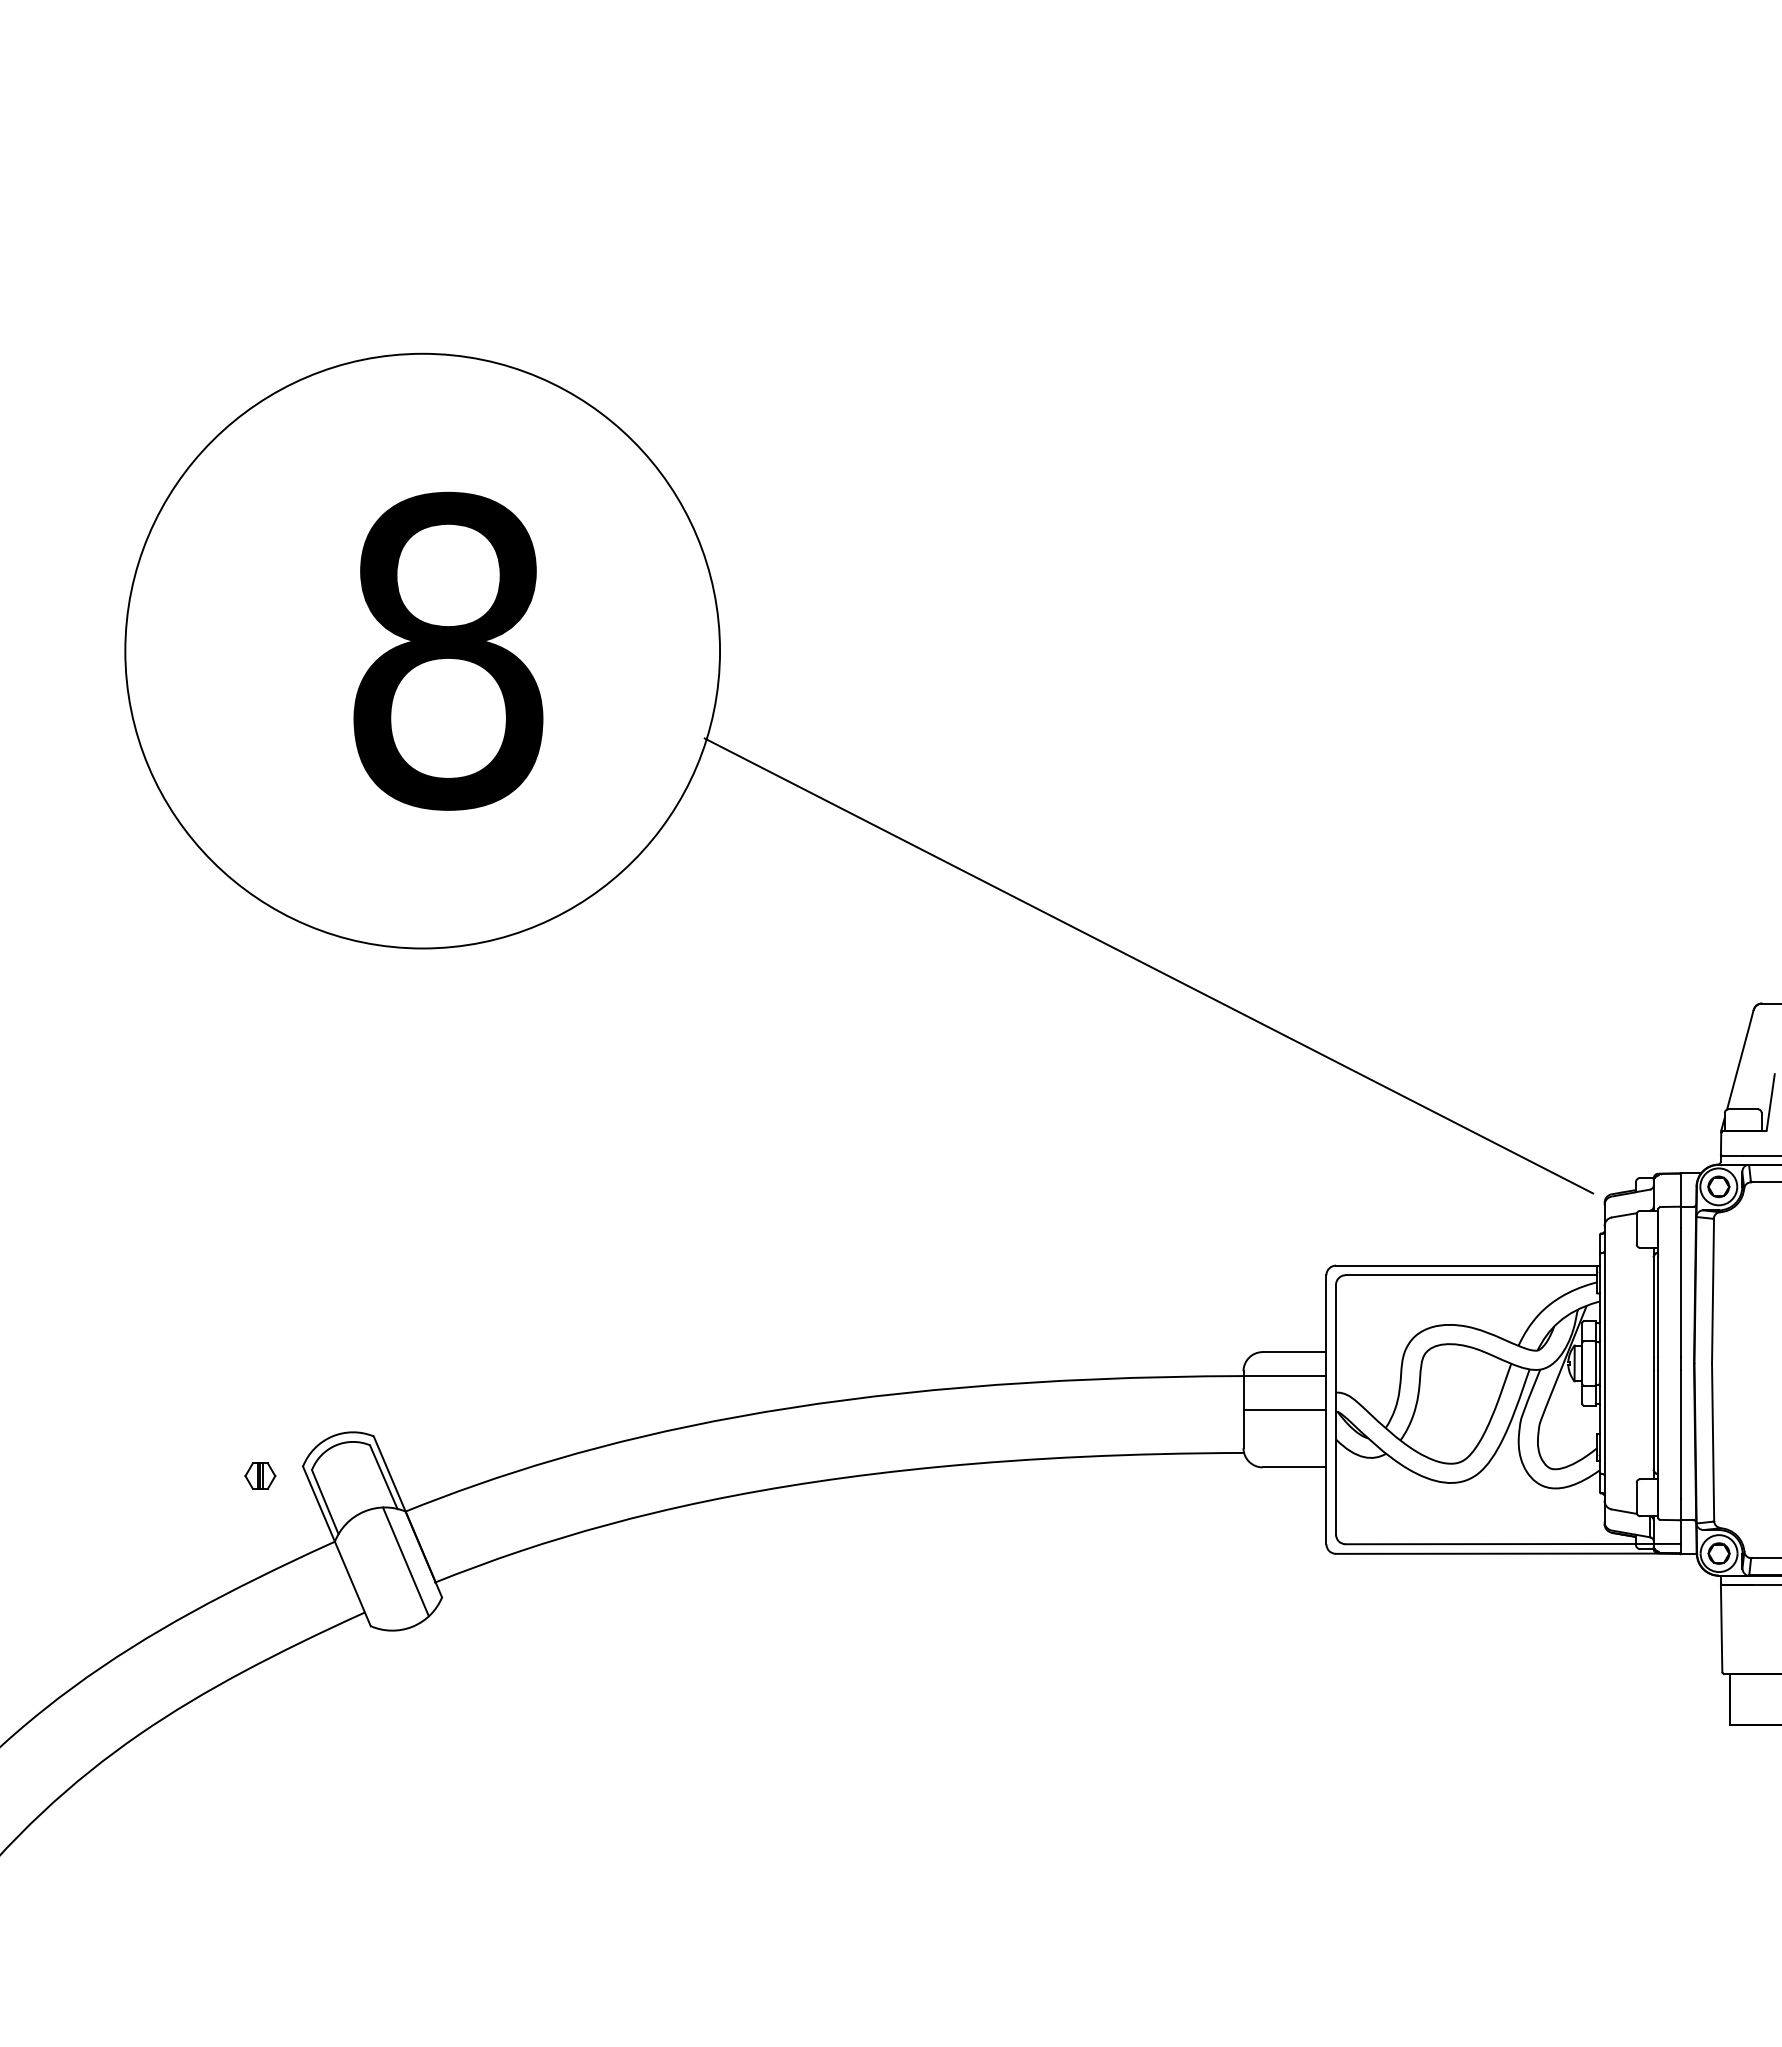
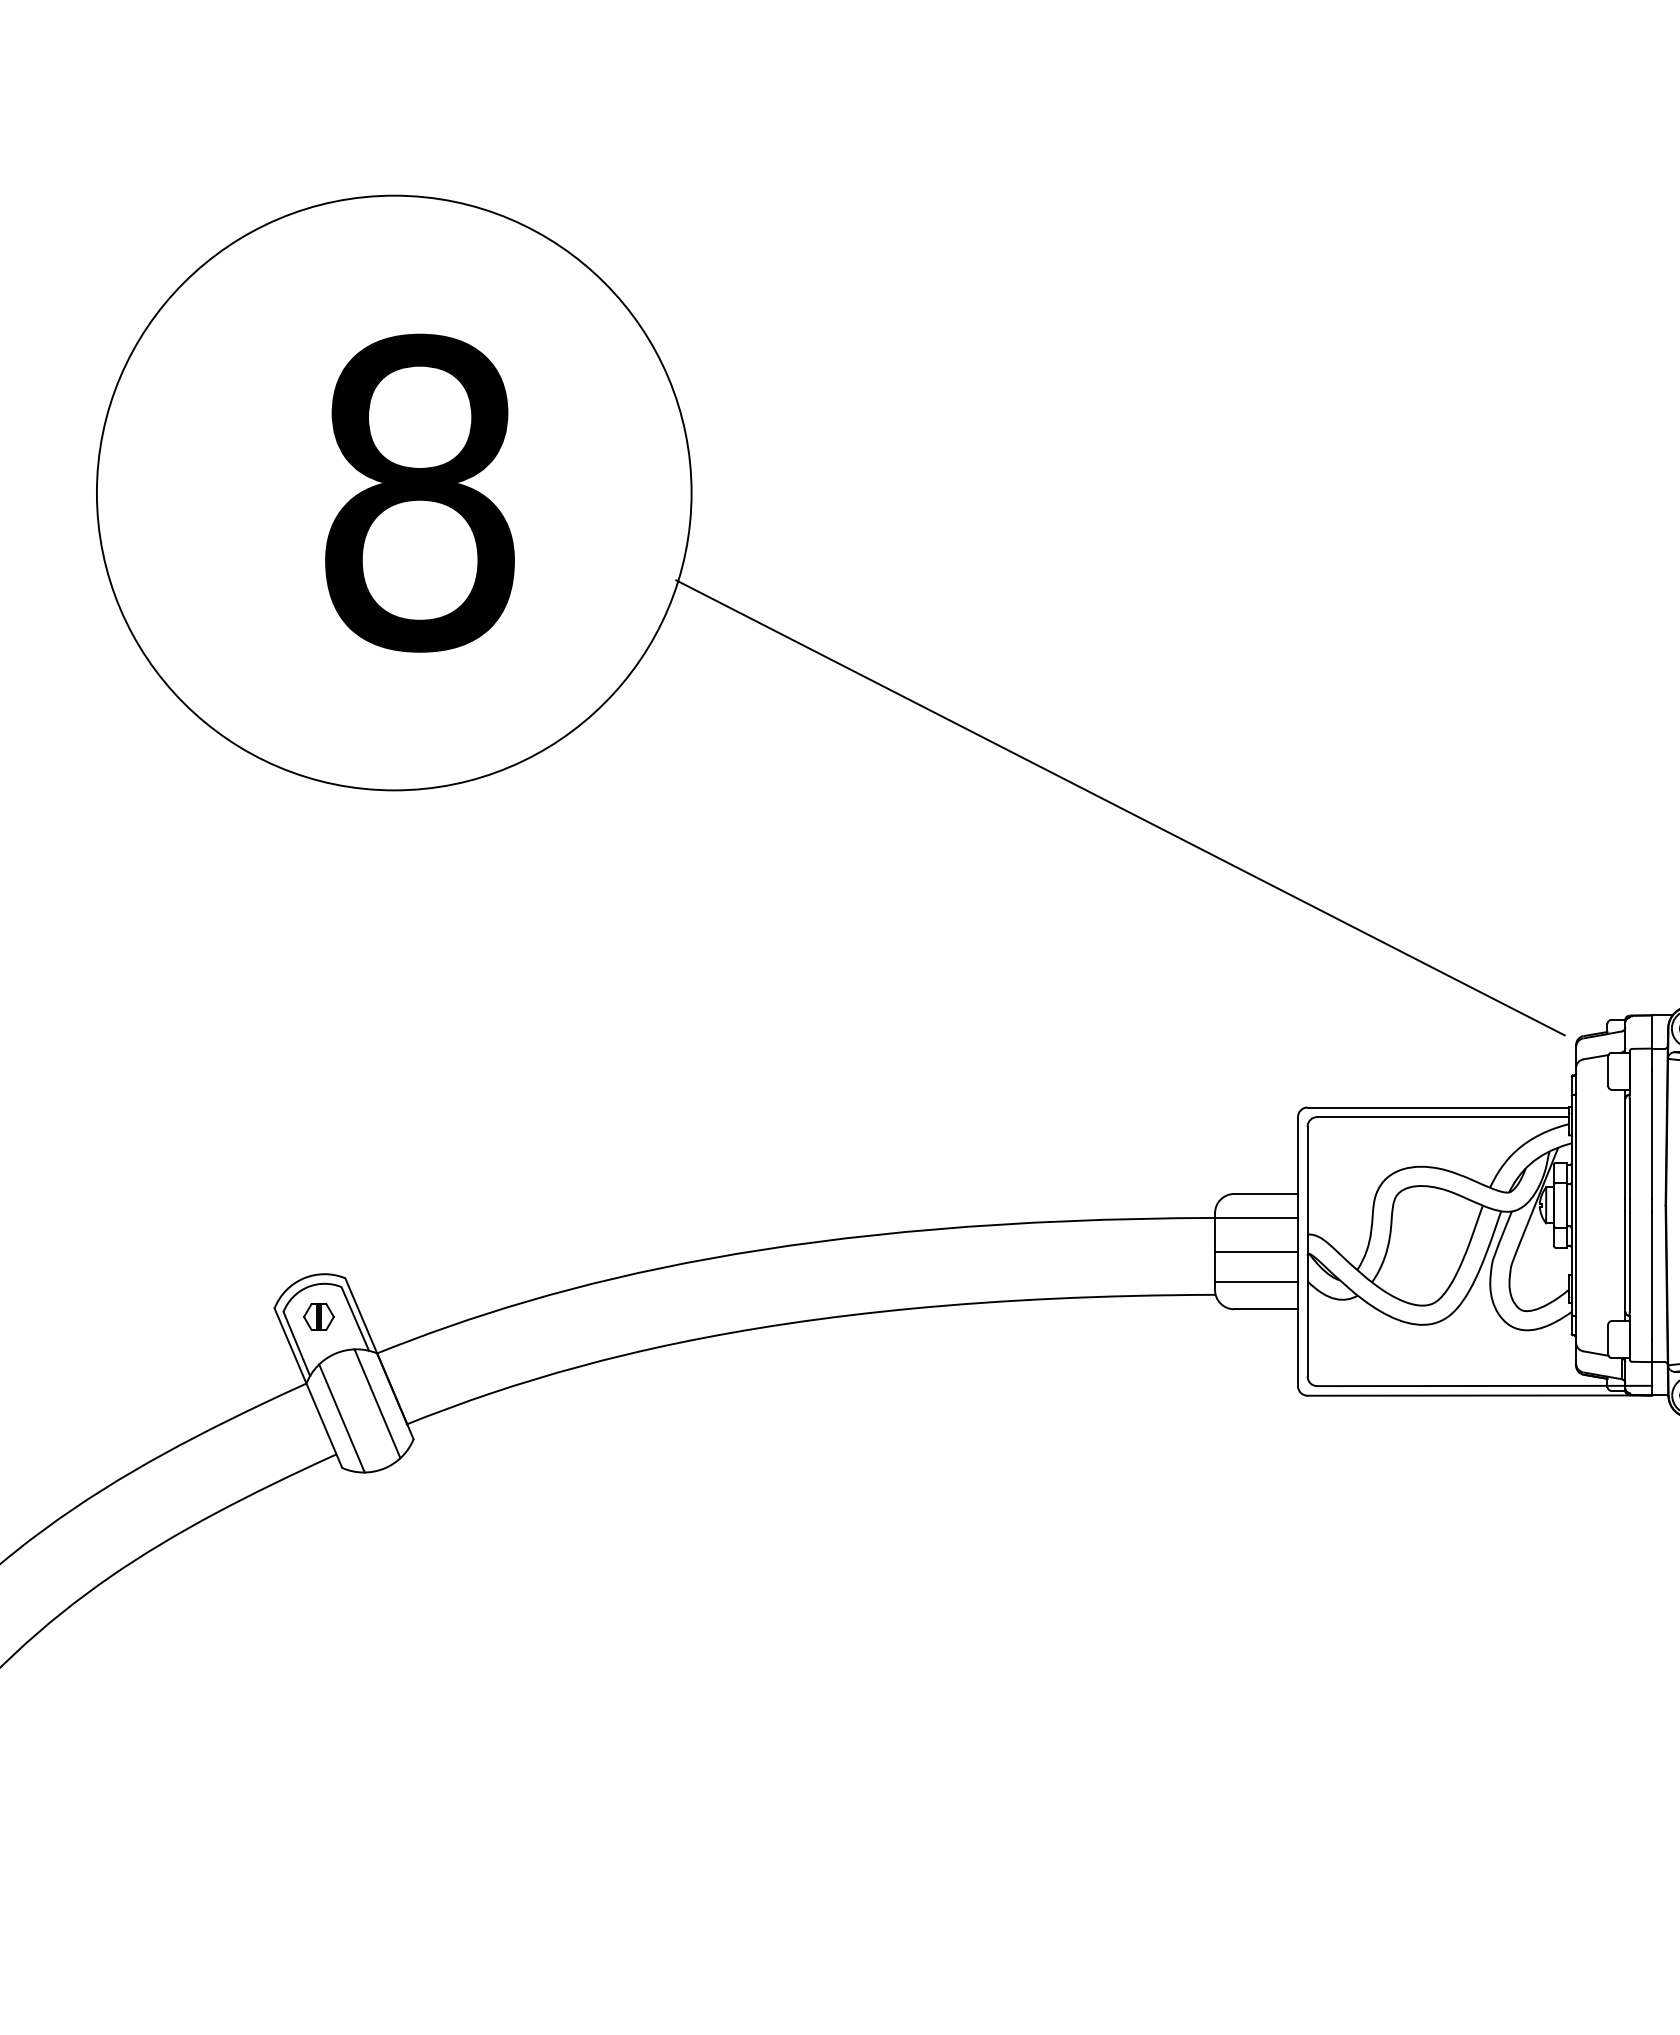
line: (1284, 1439) -> (1256, 1281), added
part: (260, 1475) -> (319, 1316), moved
line: (370, 1576) -> (342, 1418), added

